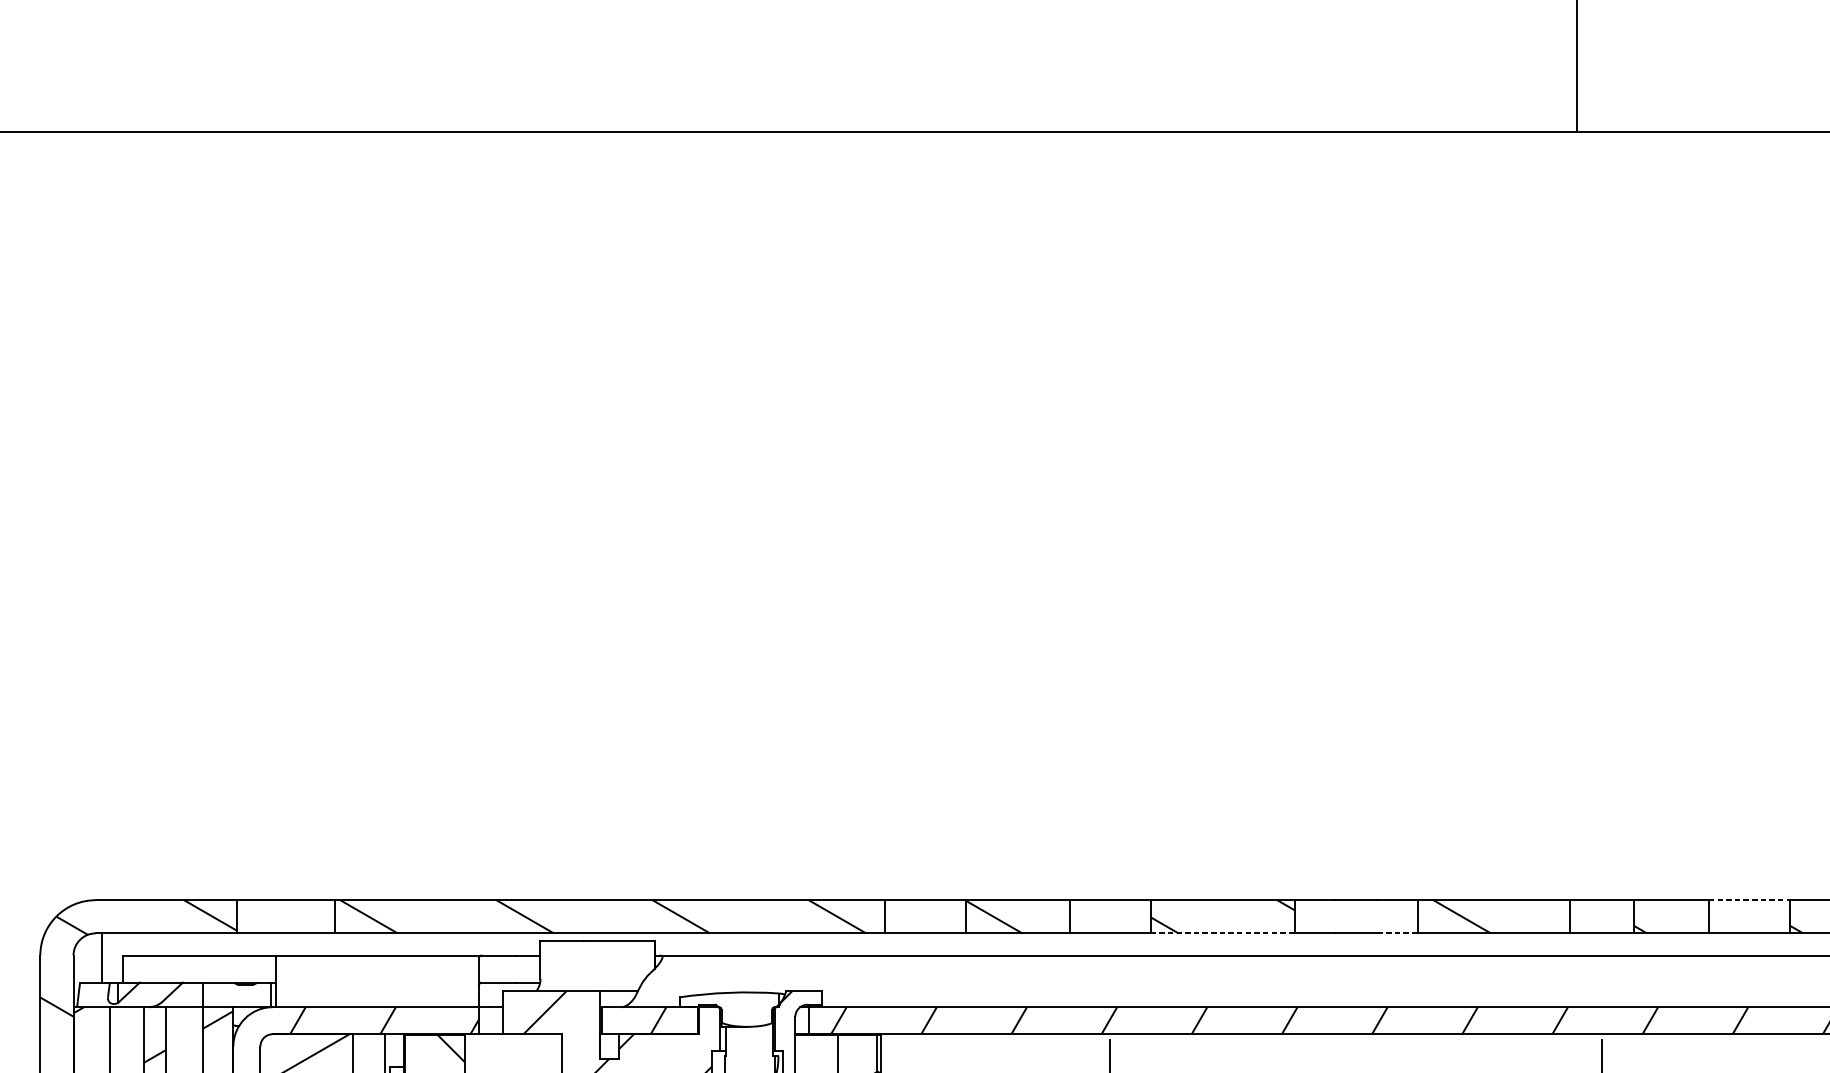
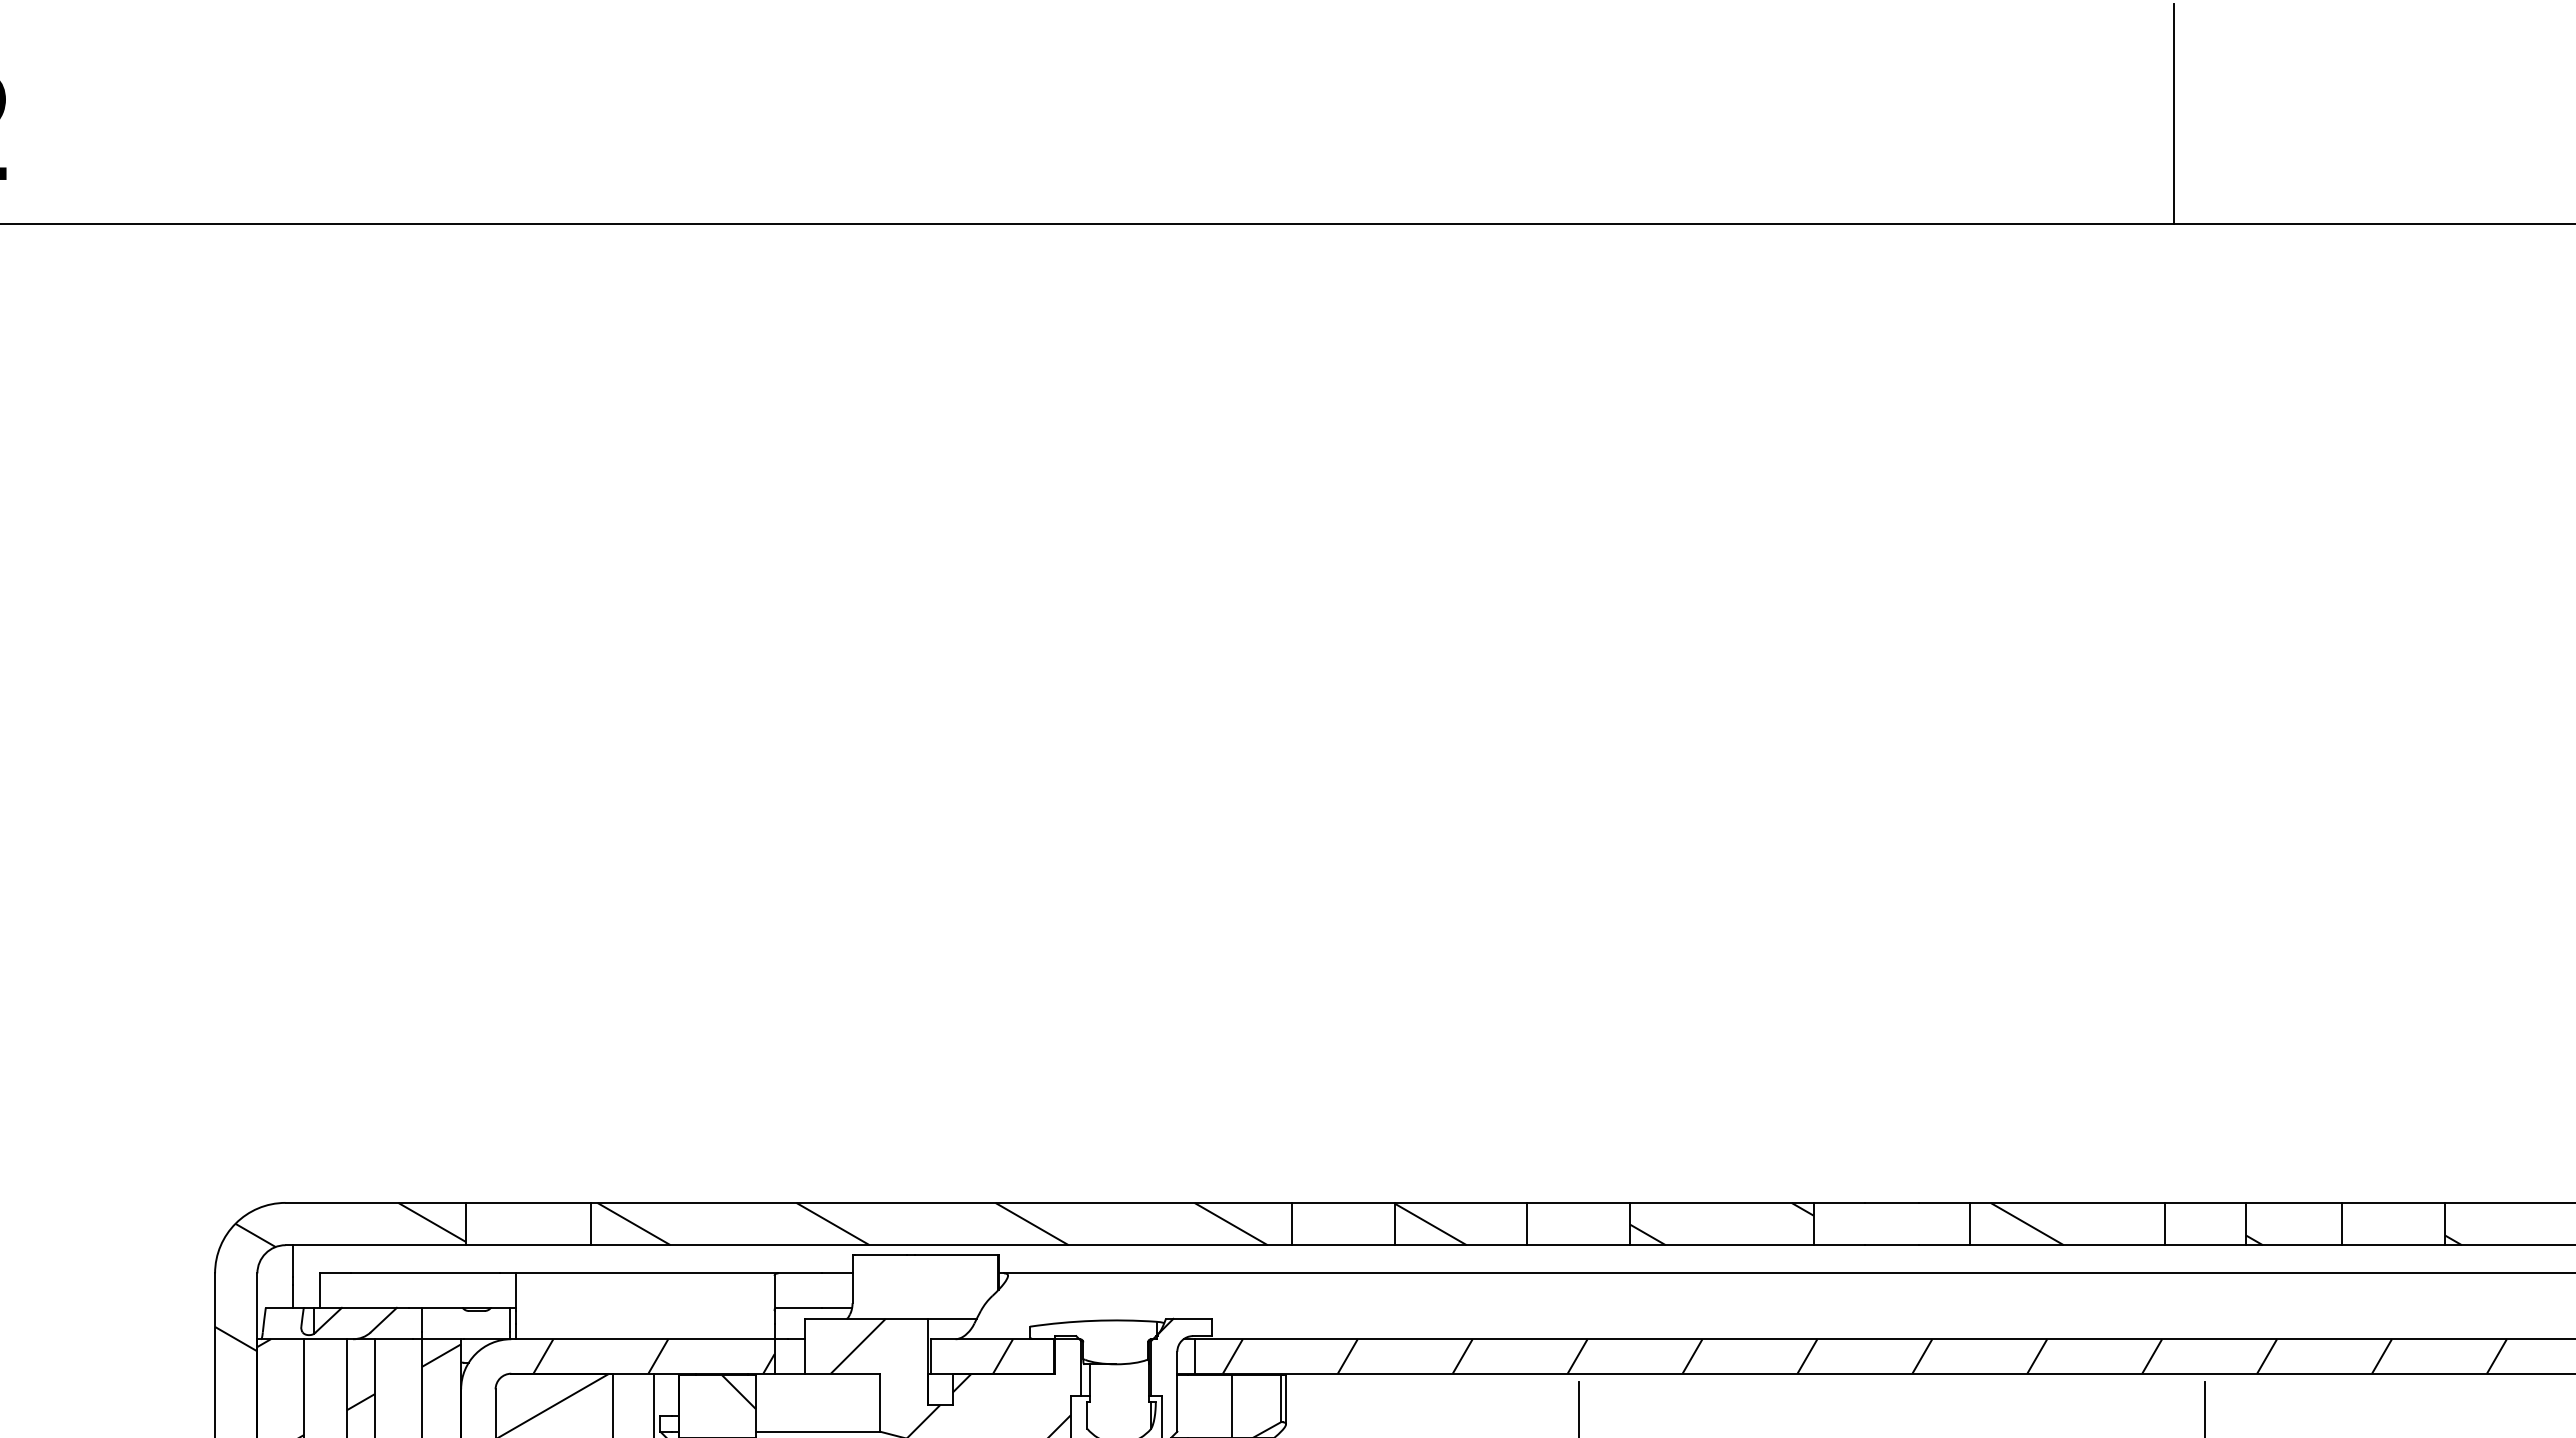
line: (1749, 899) -> (2393, 1202), dashed -> solid
line: (1222, 933) -> (1721, 1245), dashed -> solid
line: (1397, 933) -> (1944, 1245), dashed -> solid

